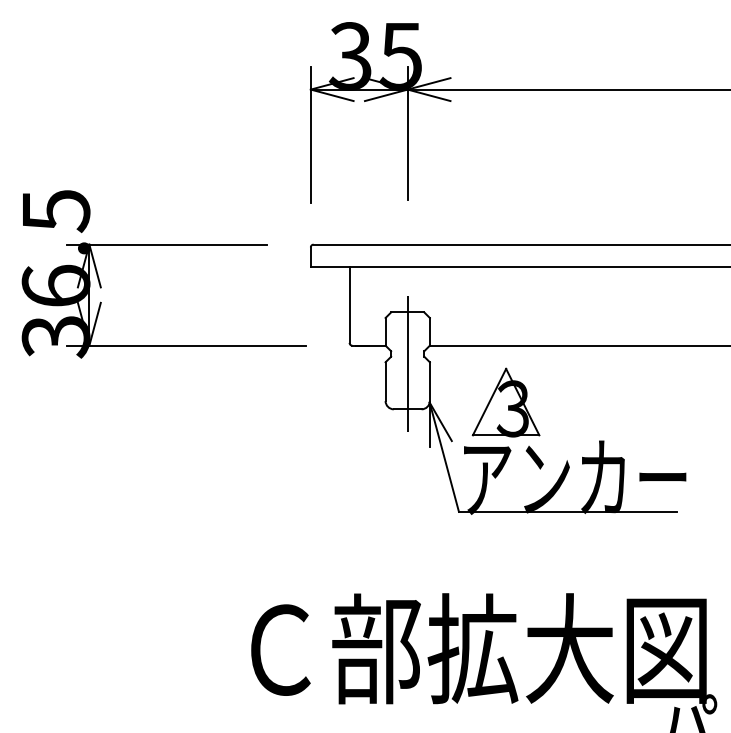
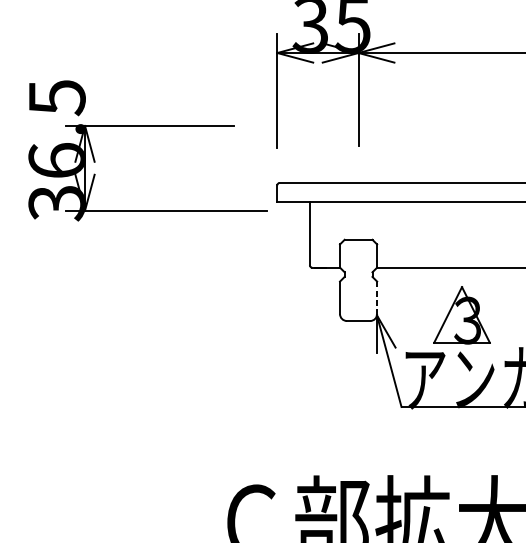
part: (163, 245) -> (147, 126), moved
line: (407, 363) -> (358, 282), removed
line: (429, 382) -> (376, 298), solid -> dashed
part: (505, 402) -> (461, 315), moved

